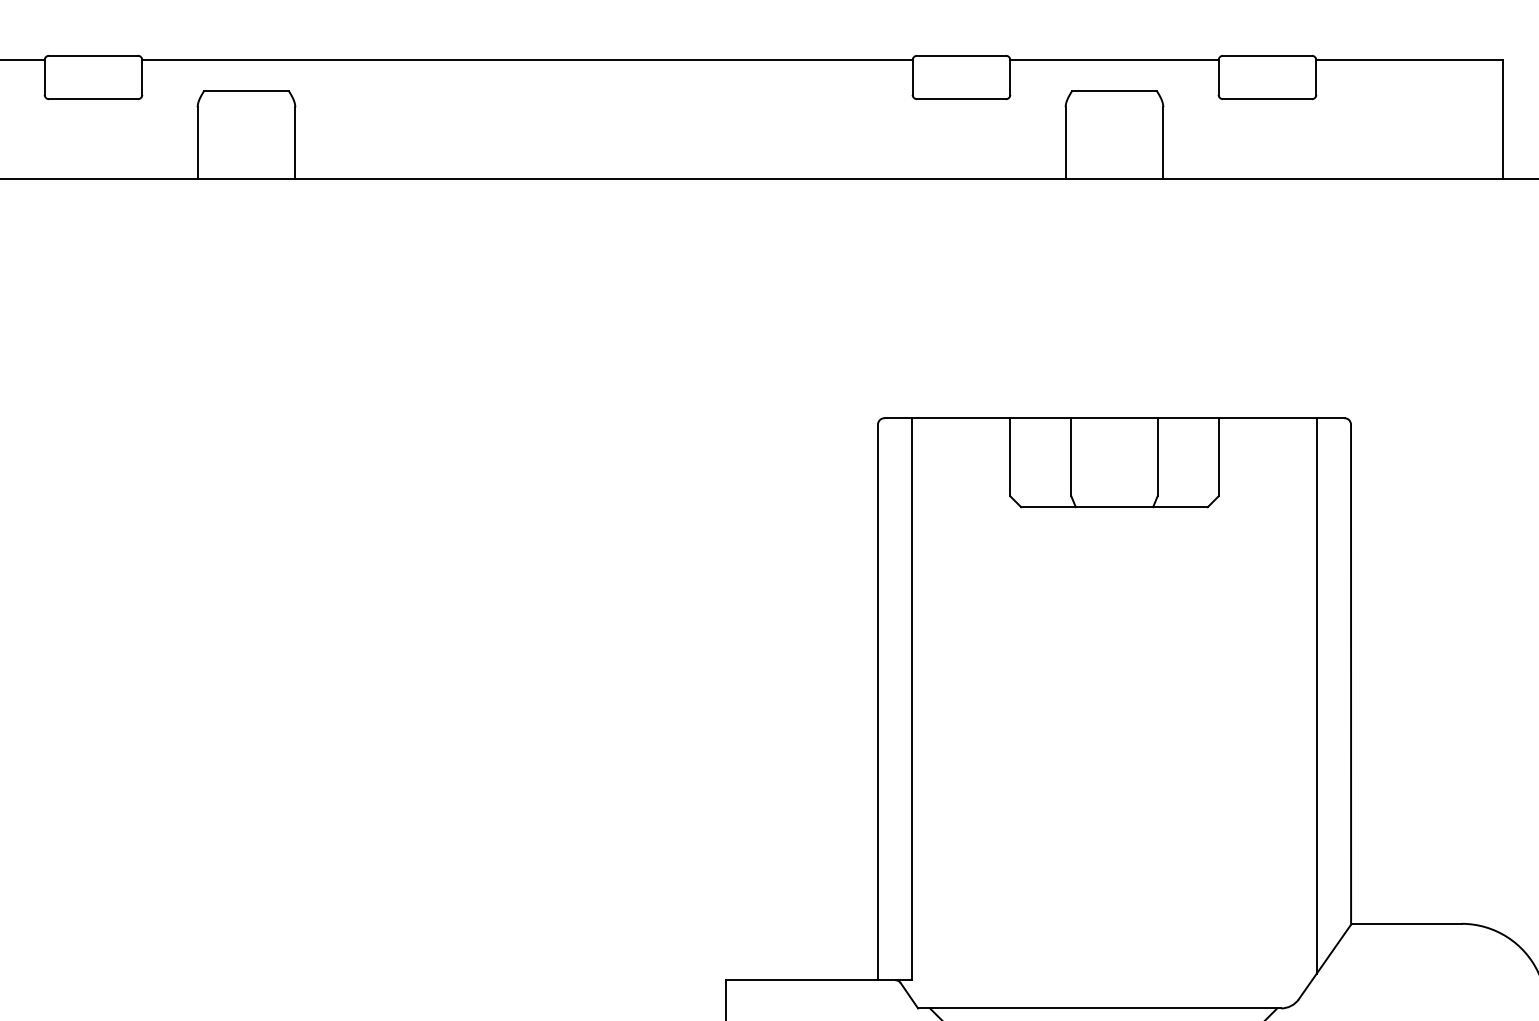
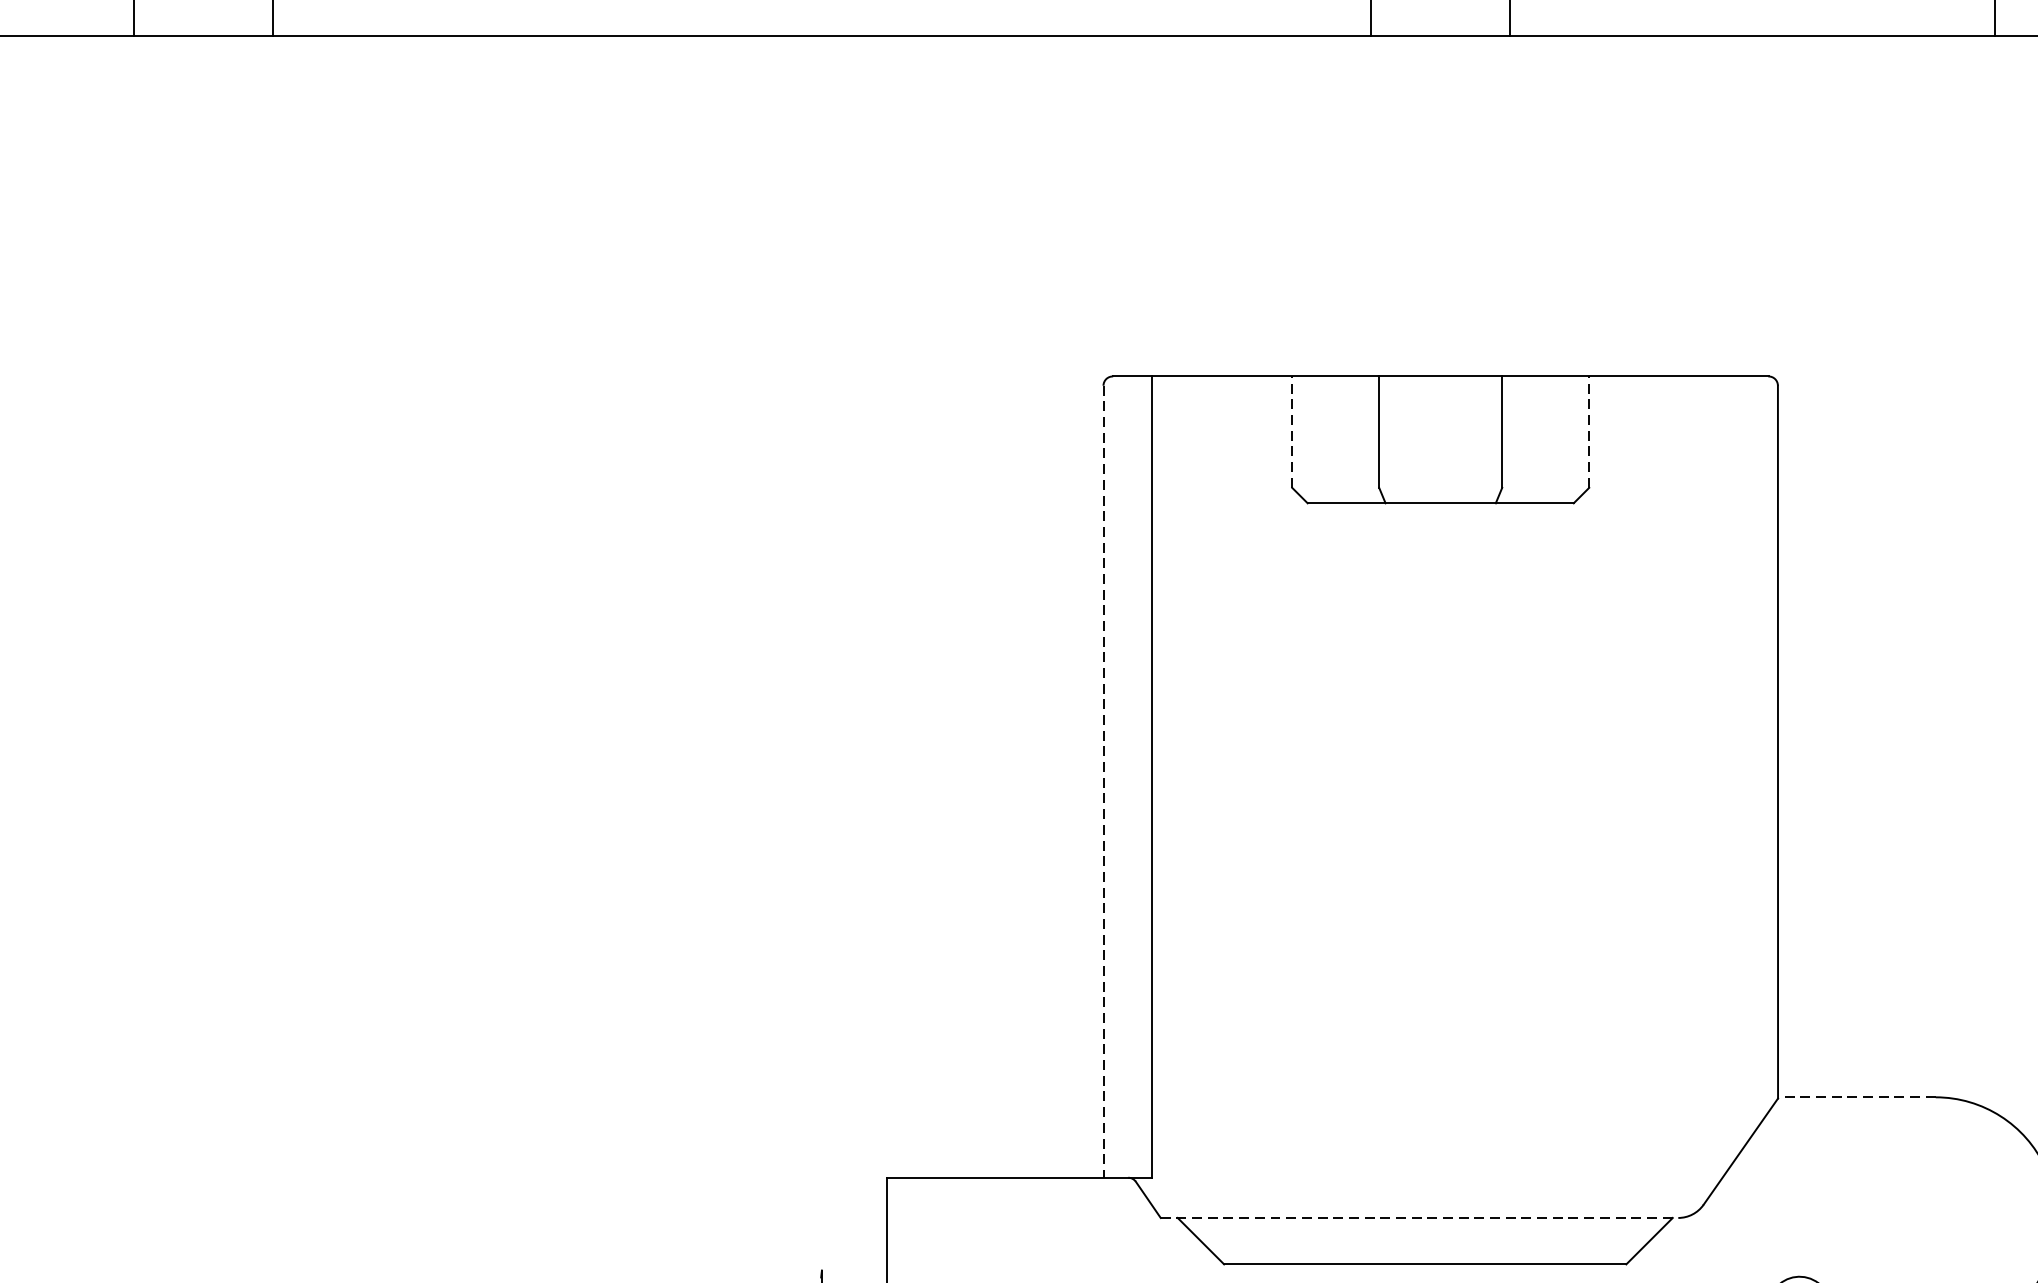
line: (1010, 456) -> (1292, 431), solid -> dashed
line: (1218, 456) -> (1588, 431), solid -> dashed
line: (1316, 695) -> (1728, 771), removed
line: (877, 702) -> (1102, 781), solid -> dashed
line: (1406, 923) -> (1857, 1096), solid -> dashed
line: (1099, 1008) -> (1419, 1218), solid -> dashed

